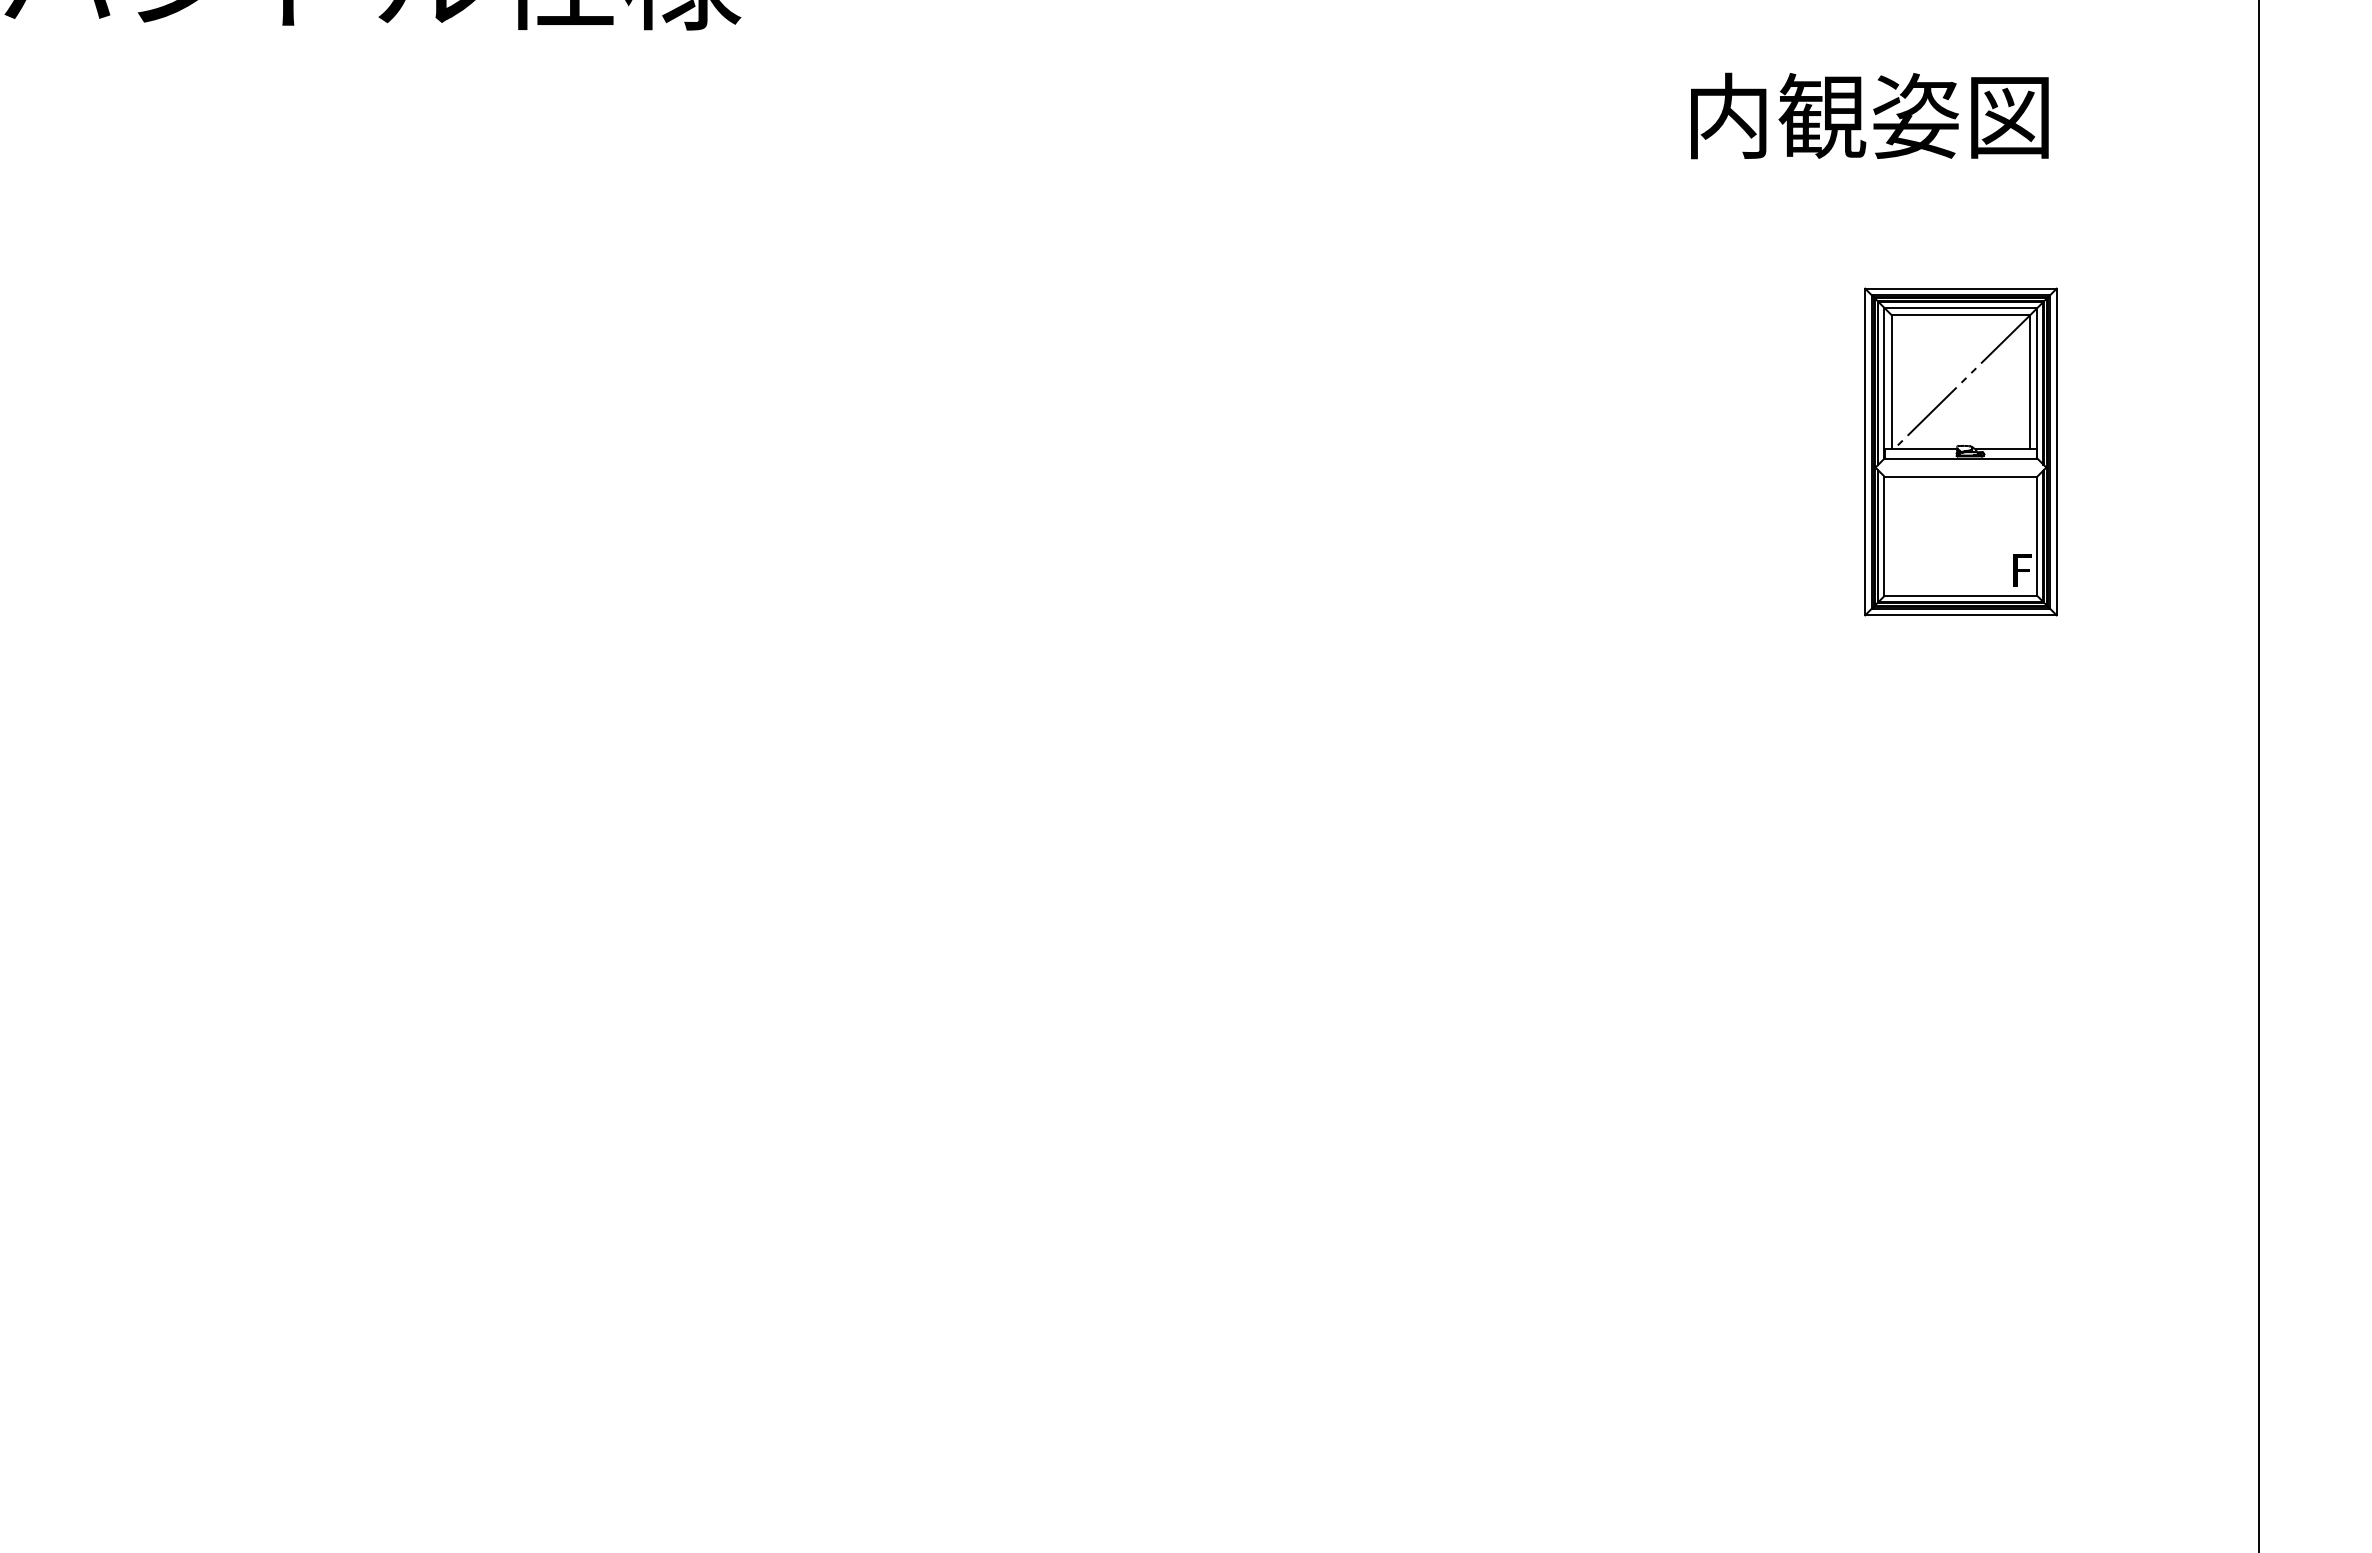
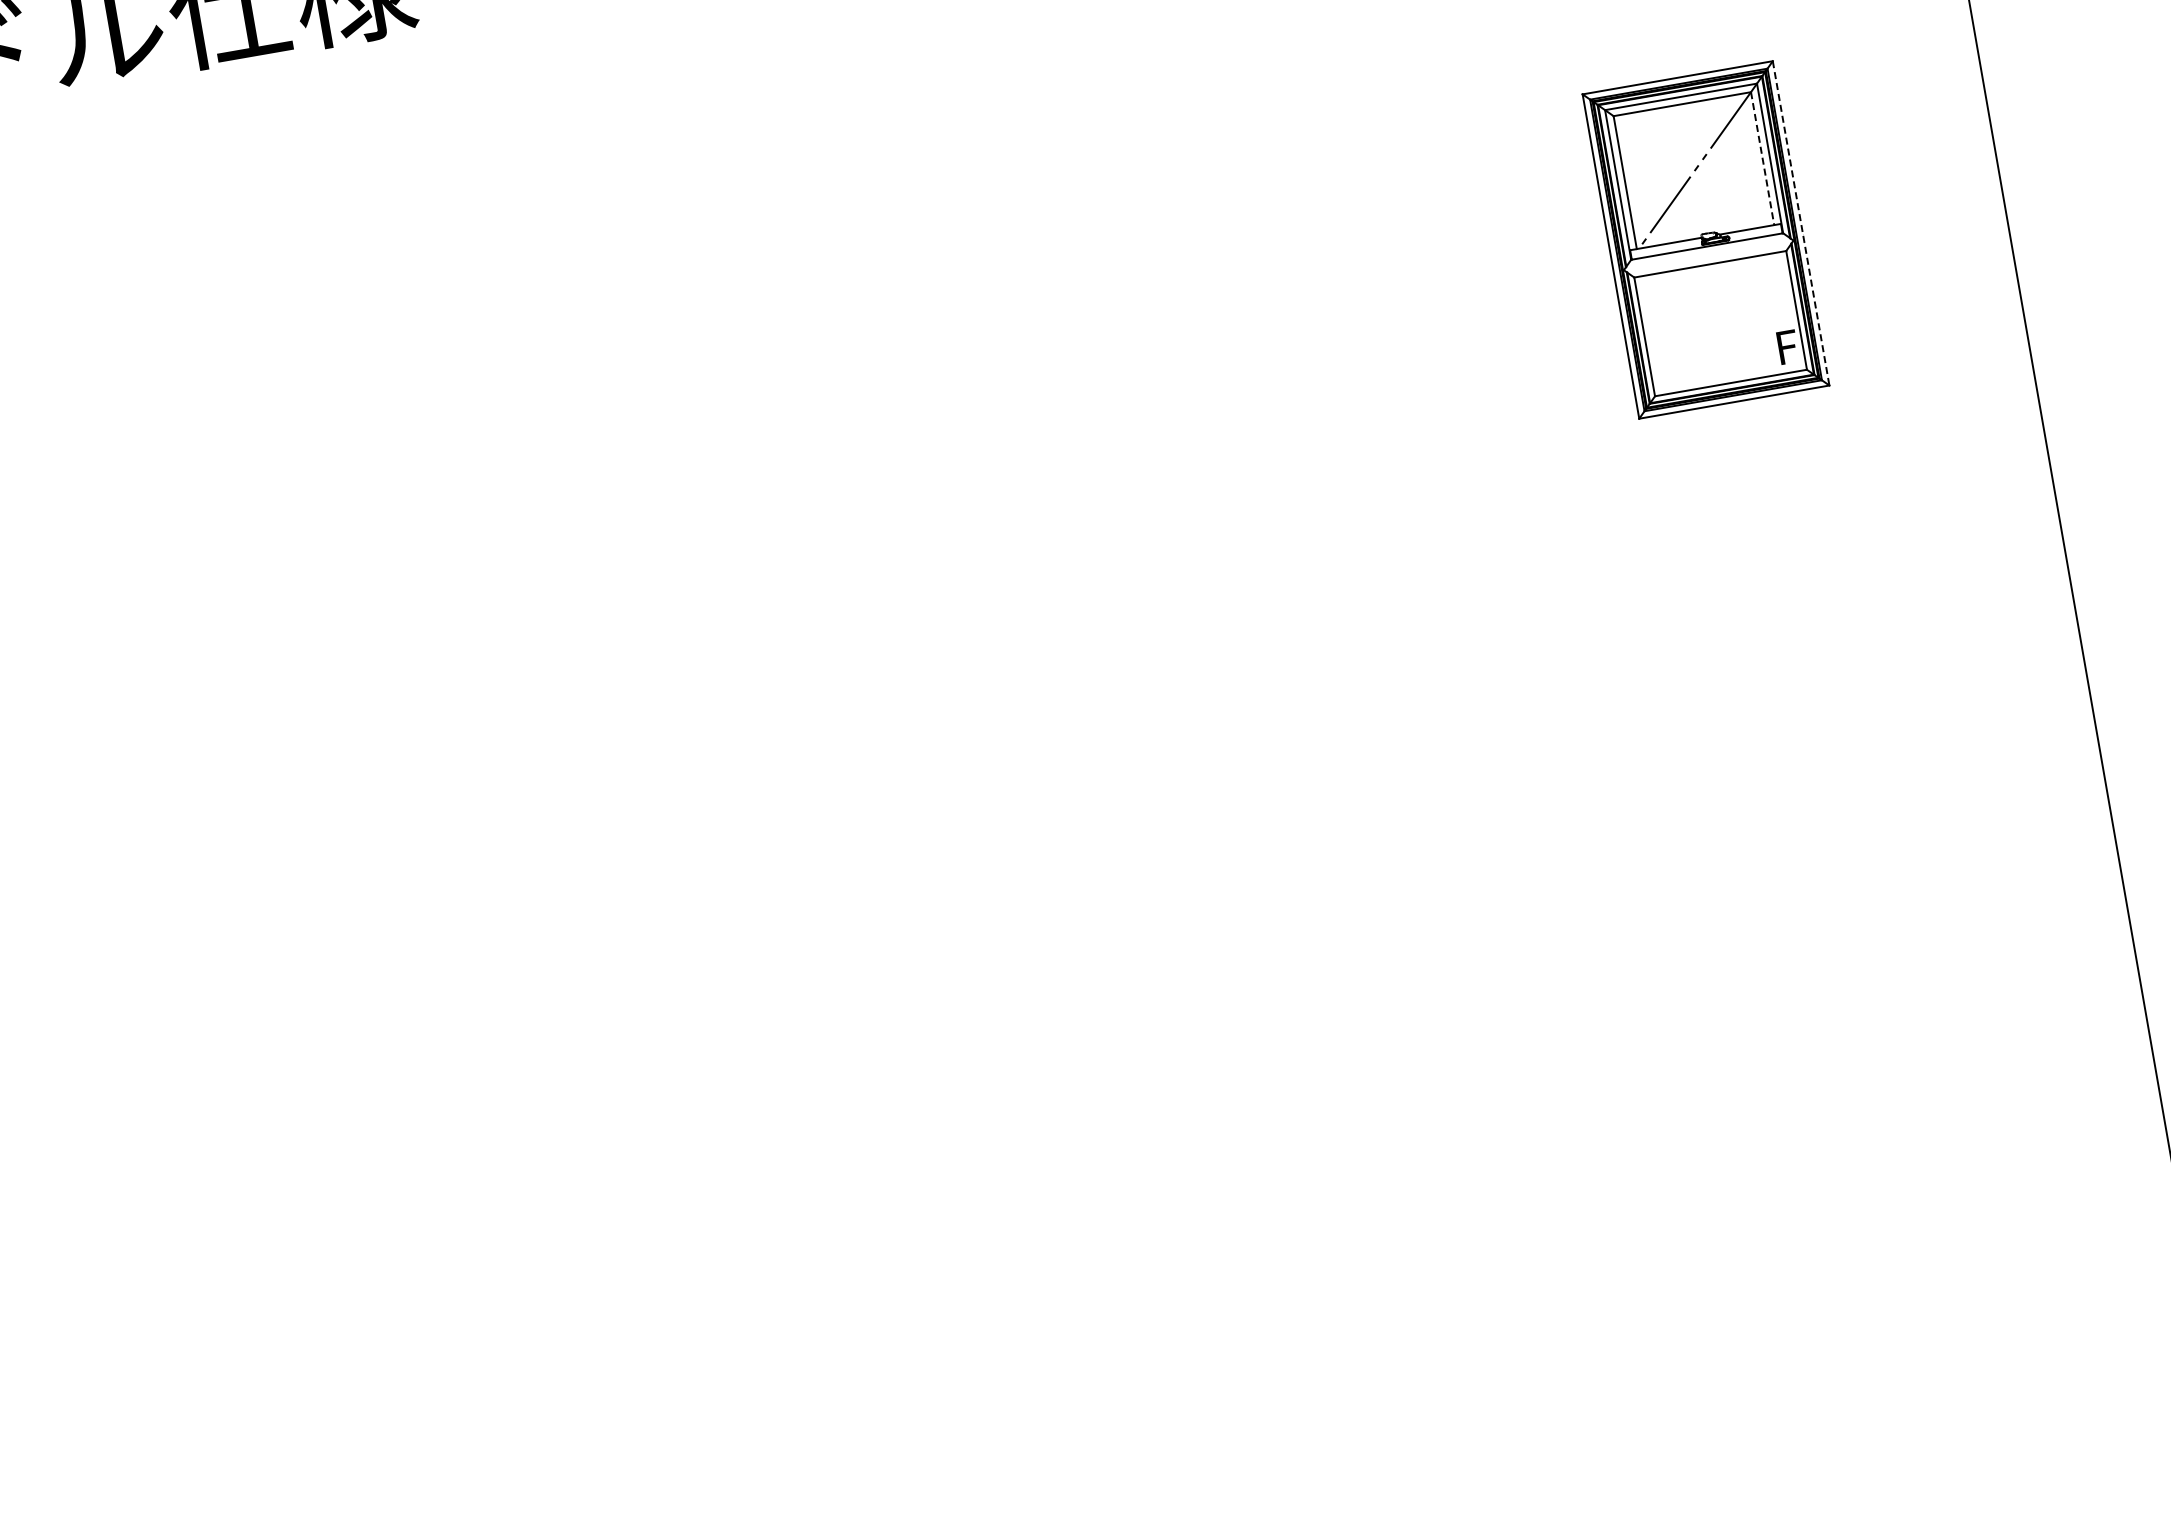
line: (2030, 382) -> (1763, 158), solid -> dashed
line: (2056, 452) -> (1801, 223), solid -> dashed

